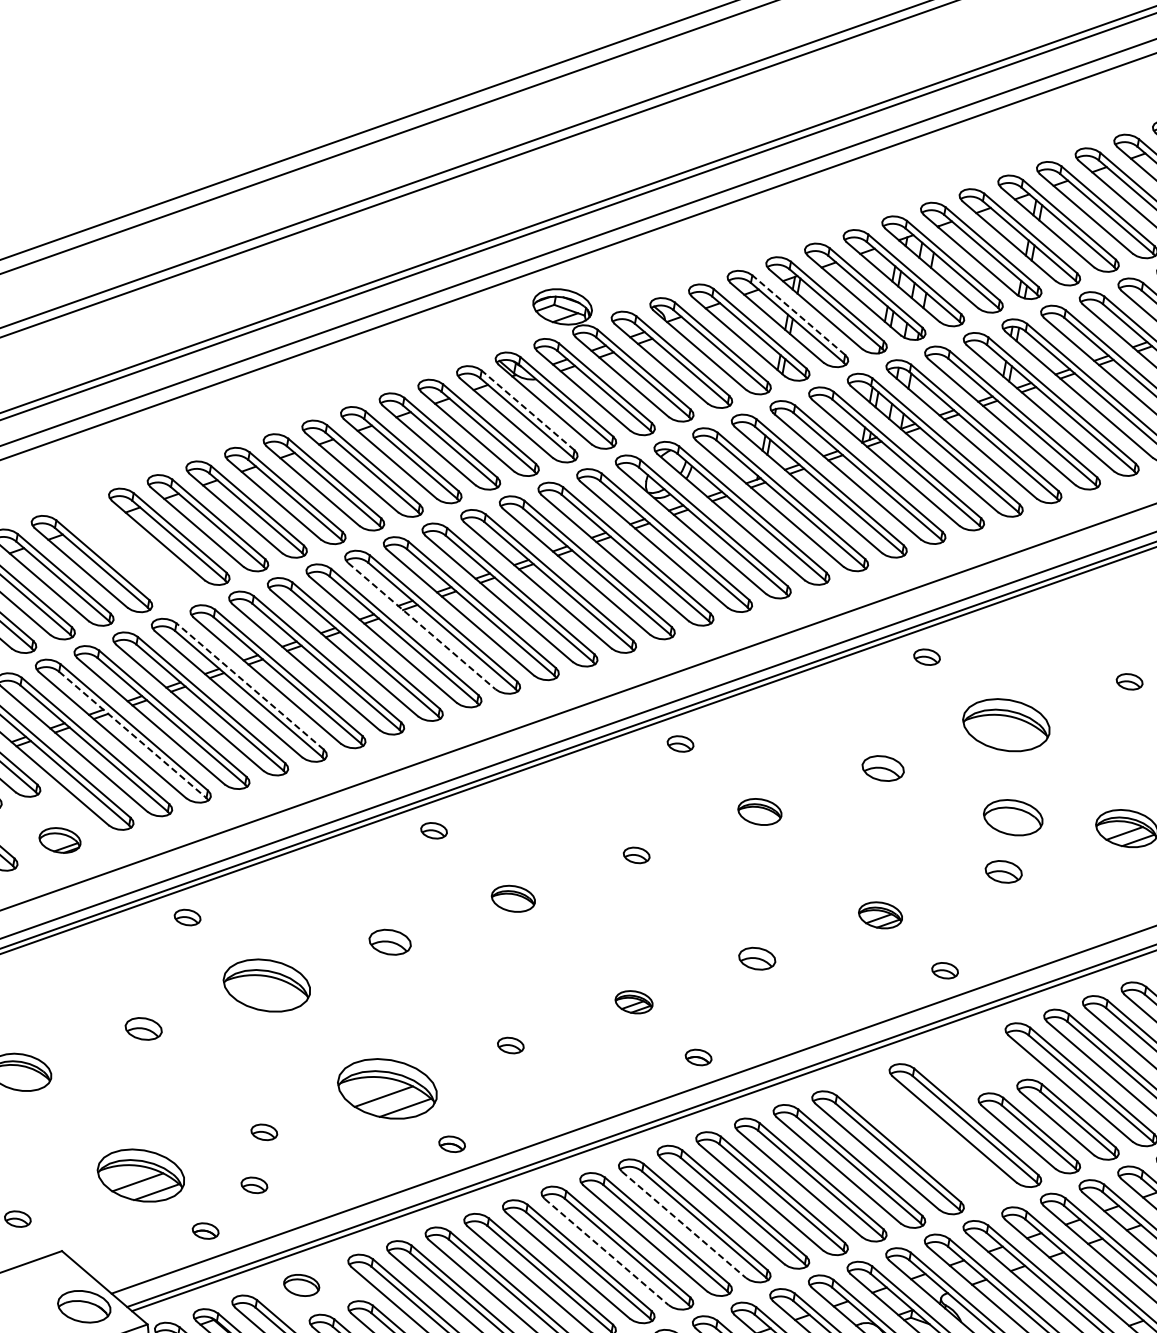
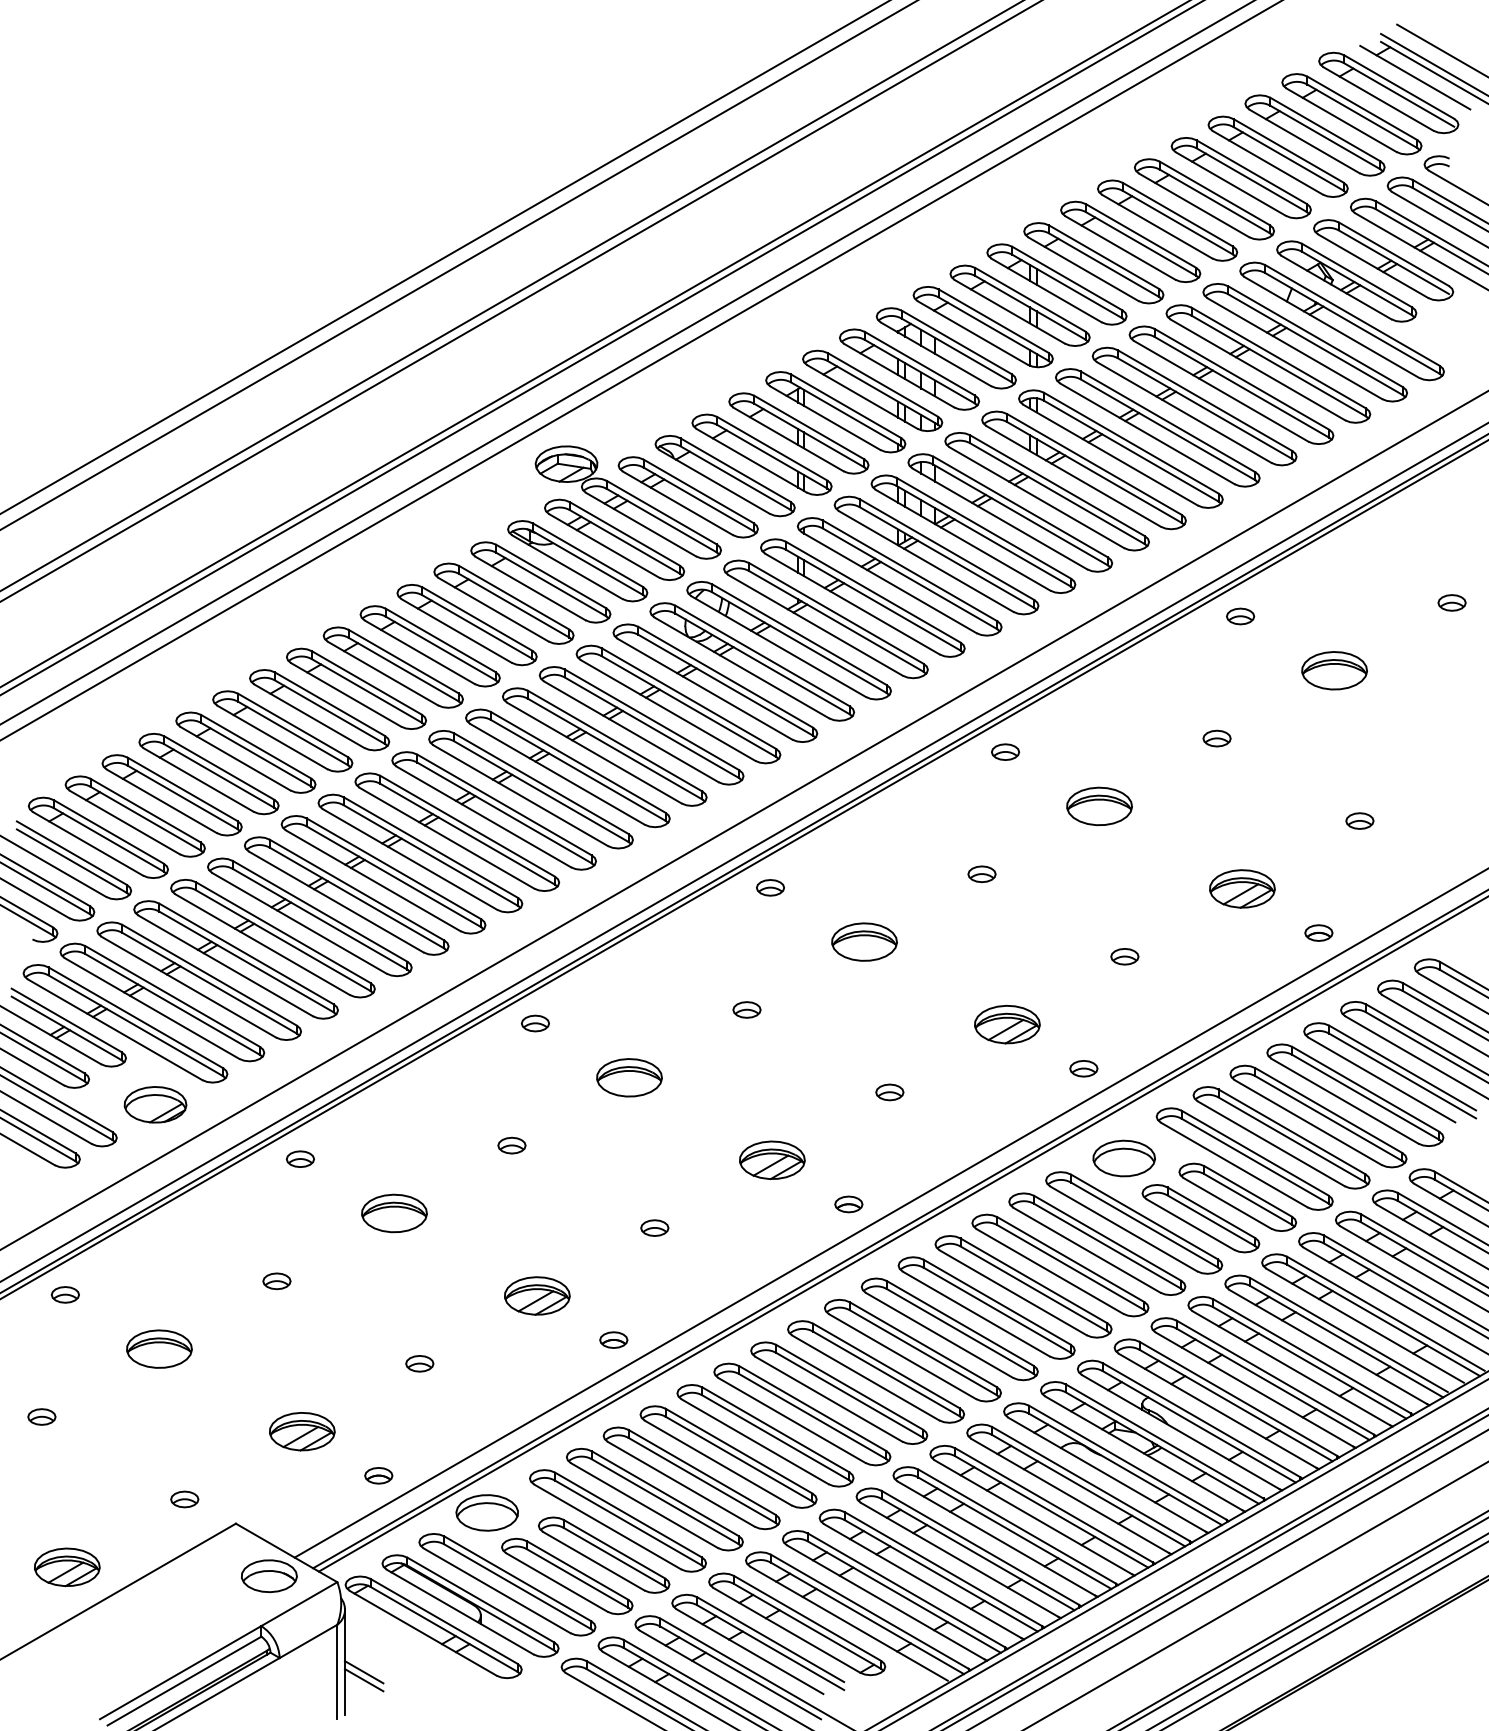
line: (799, 315) -> (809, 427), dashed -> solid
line: (528, 410) -> (551, 576), dashed -> solid
part: (129, 550) -> (171, 795), added
line: (421, 625) -> (483, 816), dashed -> solid
line: (250, 686) -> (320, 911), dashed -> solid
part: (1006, 725) -> (1099, 806), size x0.71
line: (132, 735) -> (209, 983), dashed -> solid
part: (882, 768) -> (981, 874), size x0.62
part: (760, 811) -> (864, 941), size x1.43
part: (1012, 817) -> (1123, 1158), moved
part: (60, 840) -> (155, 1104), size x1.43
part: (1003, 871) -> (1124, 956), size x0.71
part: (513, 898) -> (629, 1077), size x1.43
part: (880, 915) -> (1007, 1024), size x1.43
part: (389, 941) -> (511, 1145), size x0.62
part: (756, 958) -> (889, 1092), size x0.71
part: (267, 985) -> (394, 1213), size x0.71
part: (634, 1002) -> (772, 1160), size x1.67
part: (143, 1029) -> (276, 1281), size x0.71
part: (387, 1088) -> (537, 1295), size x0.62
part: (927, 1138) -> (1097, 1243), added
part: (141, 1175) -> (302, 1431), size x0.71
part: (254, 1185) -> (419, 1419), removed
line: (683, 1224) -> (865, 1377), dashed -> solid
line: (607, 1252) -> (792, 1420), dashed -> solid
part: (301, 1284) -> (486, 1512), size x1.67

